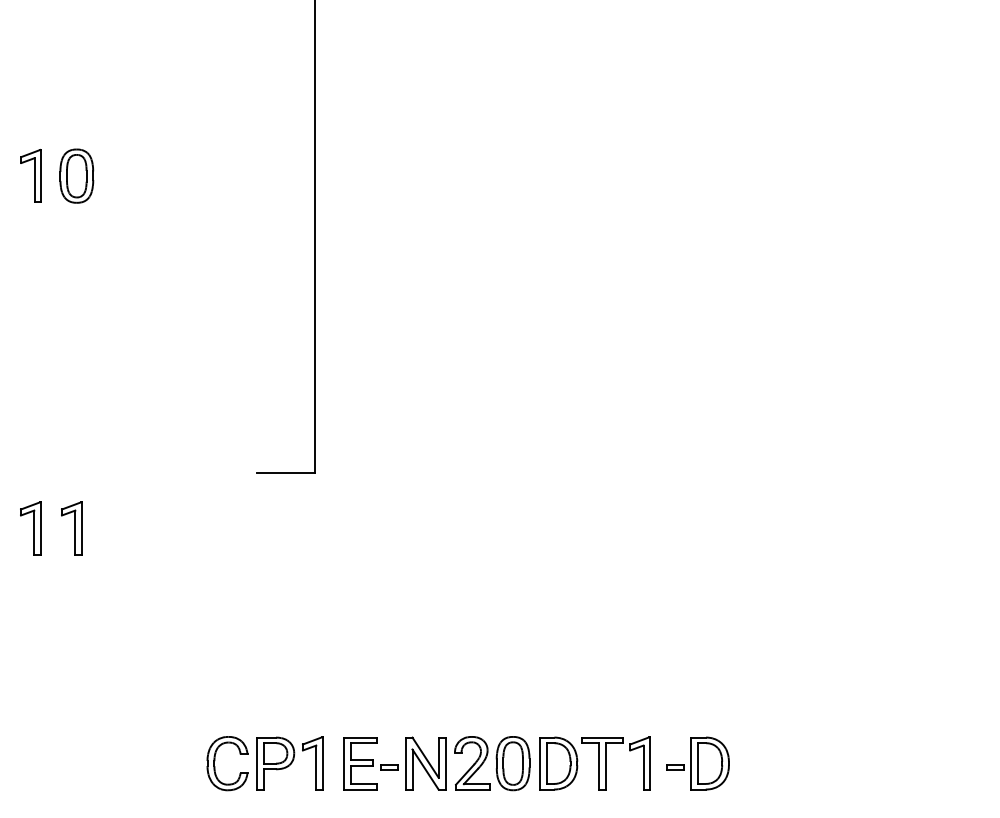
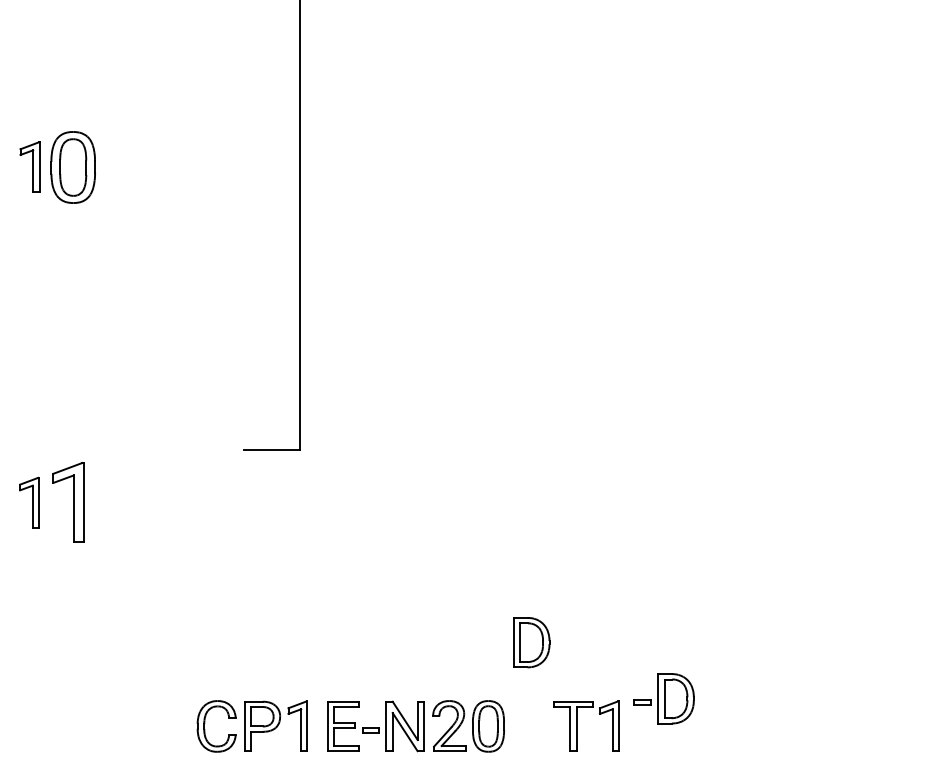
part: (76, 175) -> (72, 166), size x1.4
part: (71, 528) -> (68, 502), size x1.6
part: (558, 763) -> (531, 642), moved
part: (697, 763) -> (663, 698), moved

